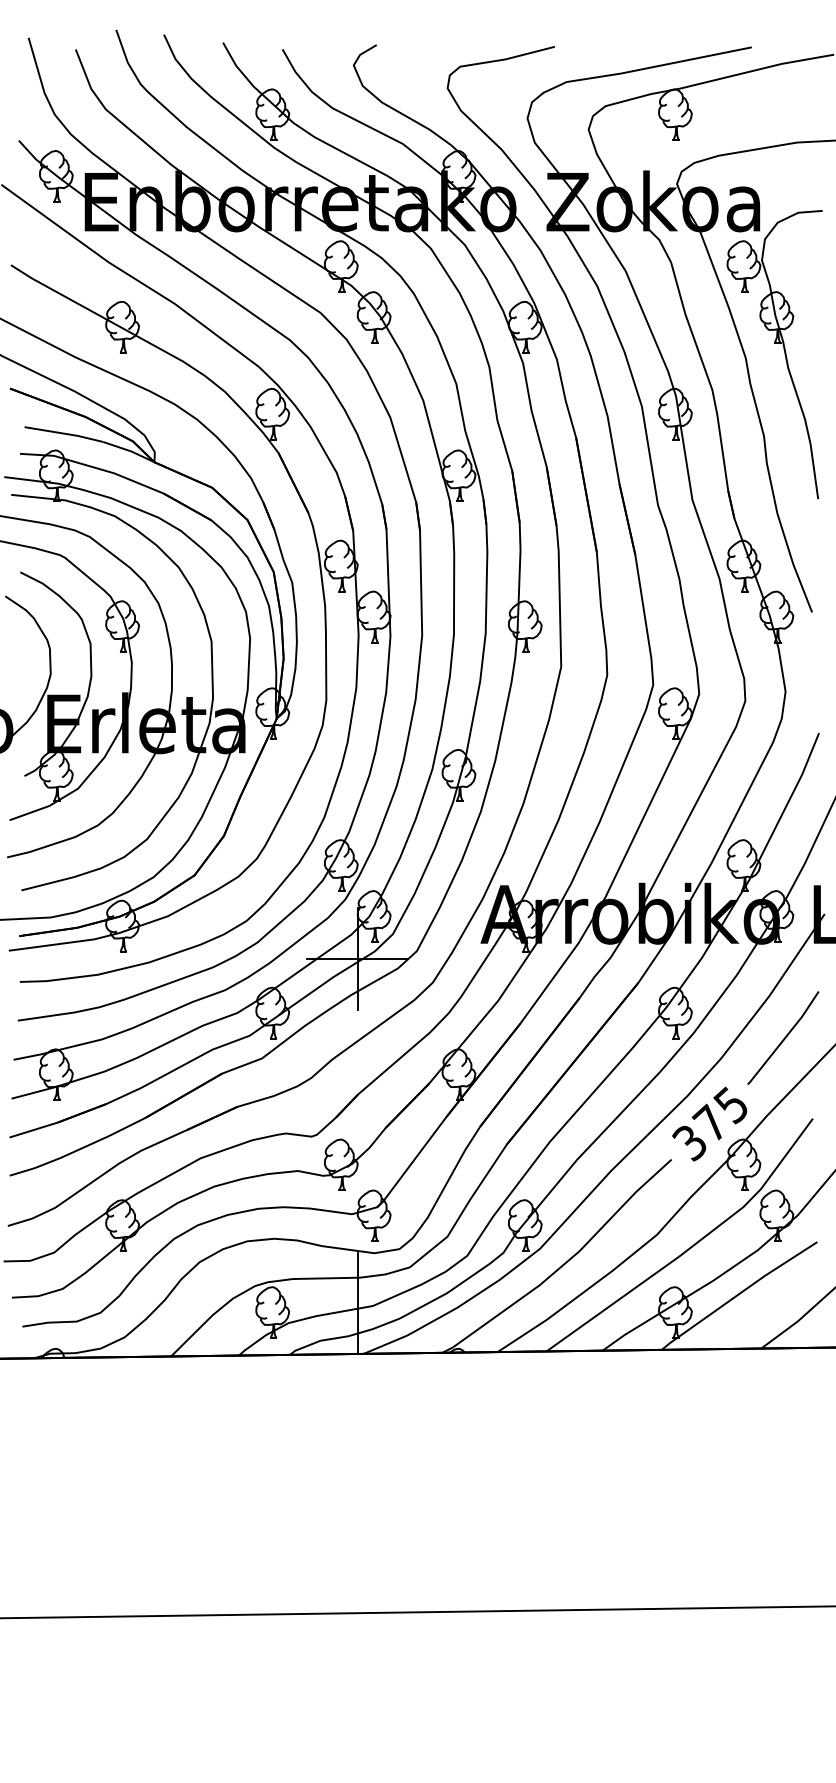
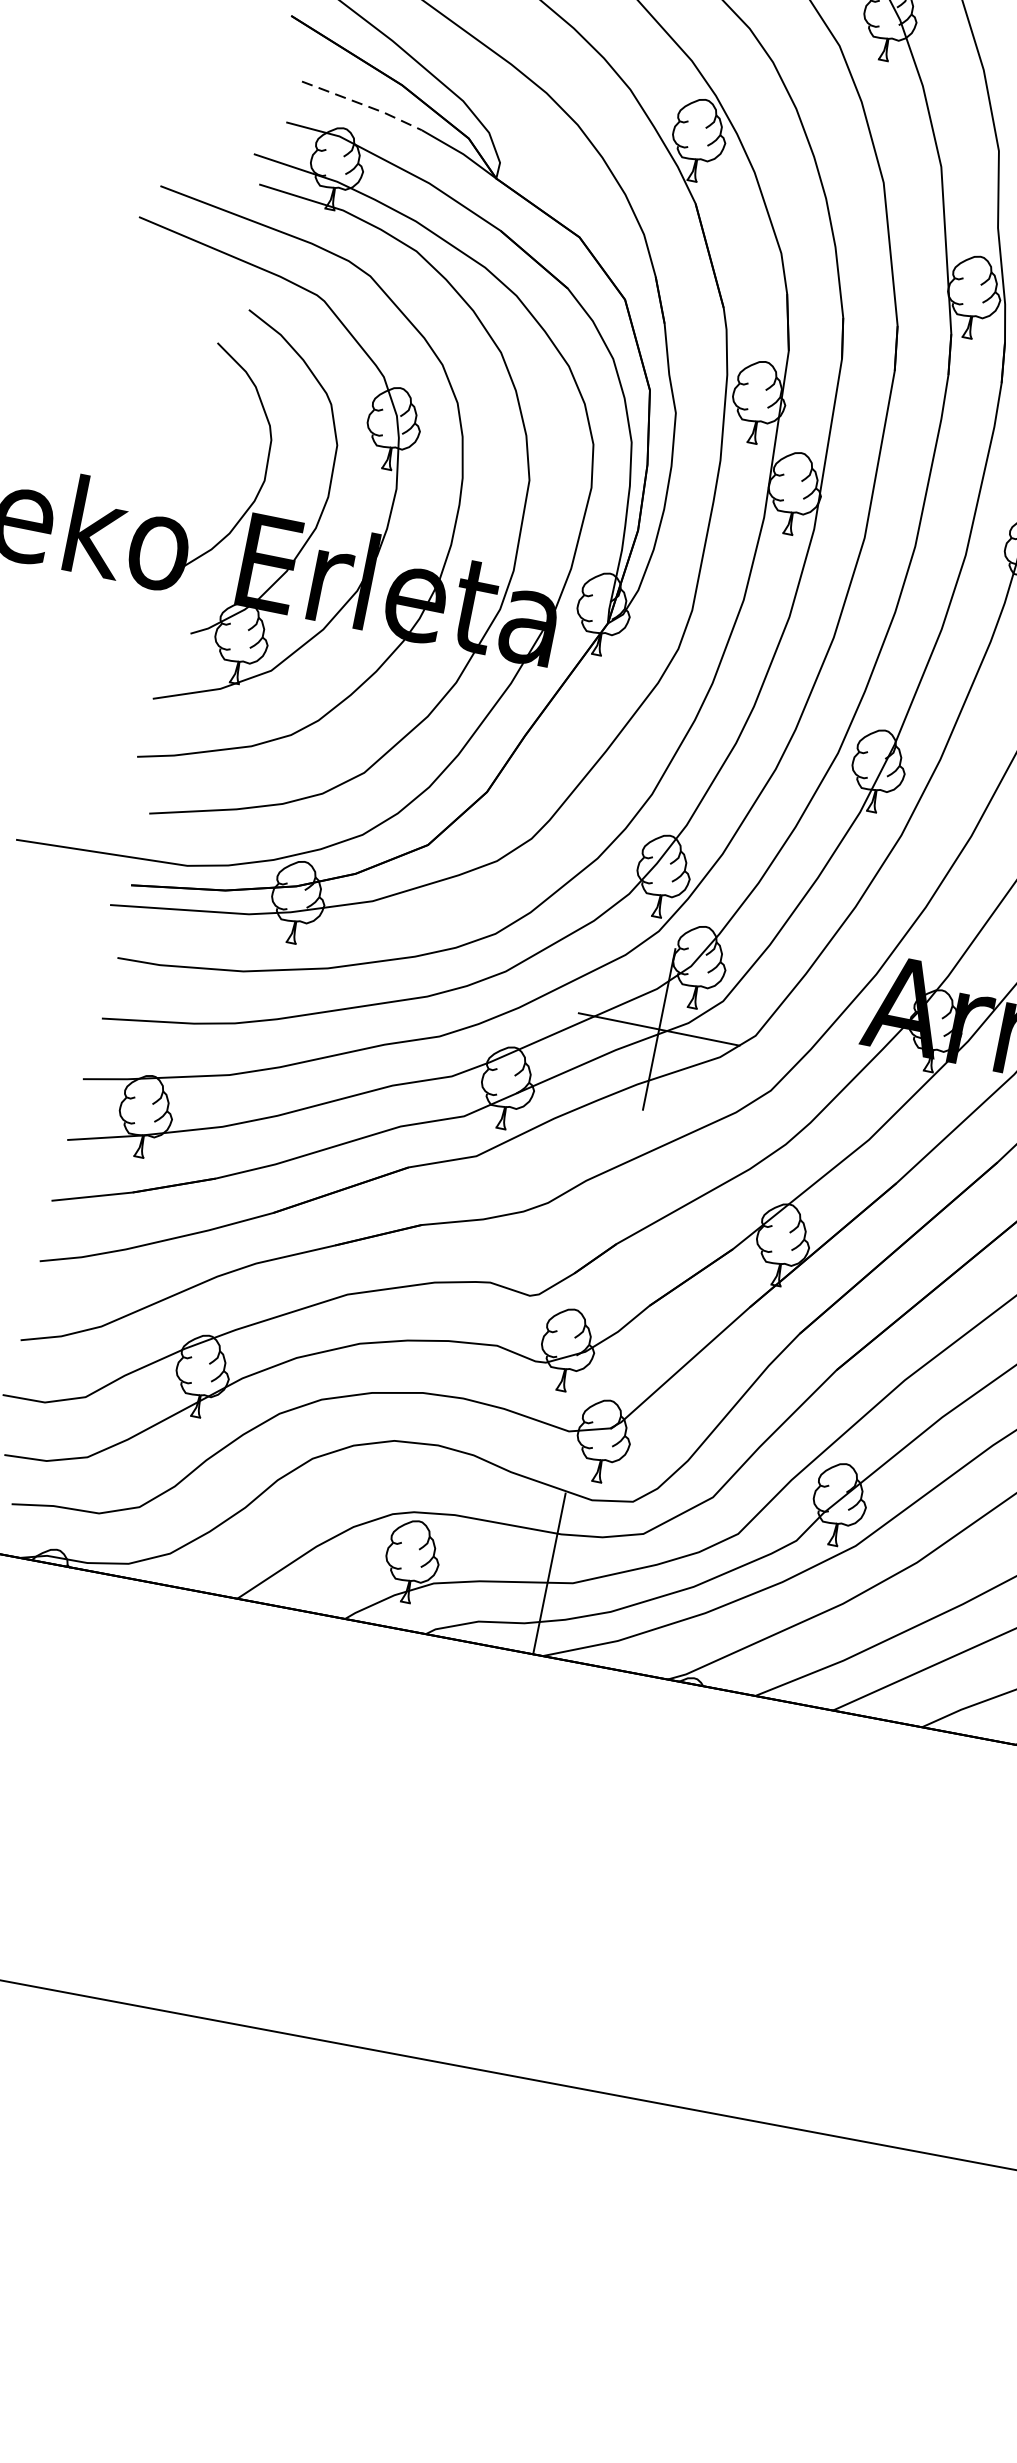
line: (65, 433) -> (364, 104), solid -> dashed

